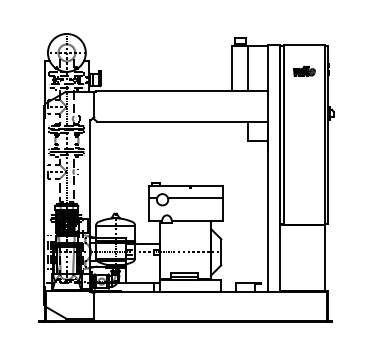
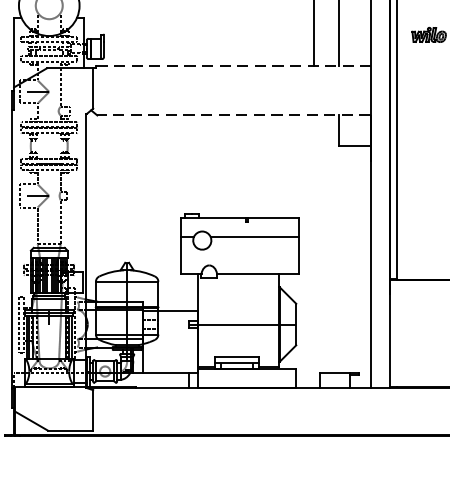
line: (182, 90) -> (234, 65), solid -> dashed
line: (181, 121) -> (232, 115), solid -> dashed

